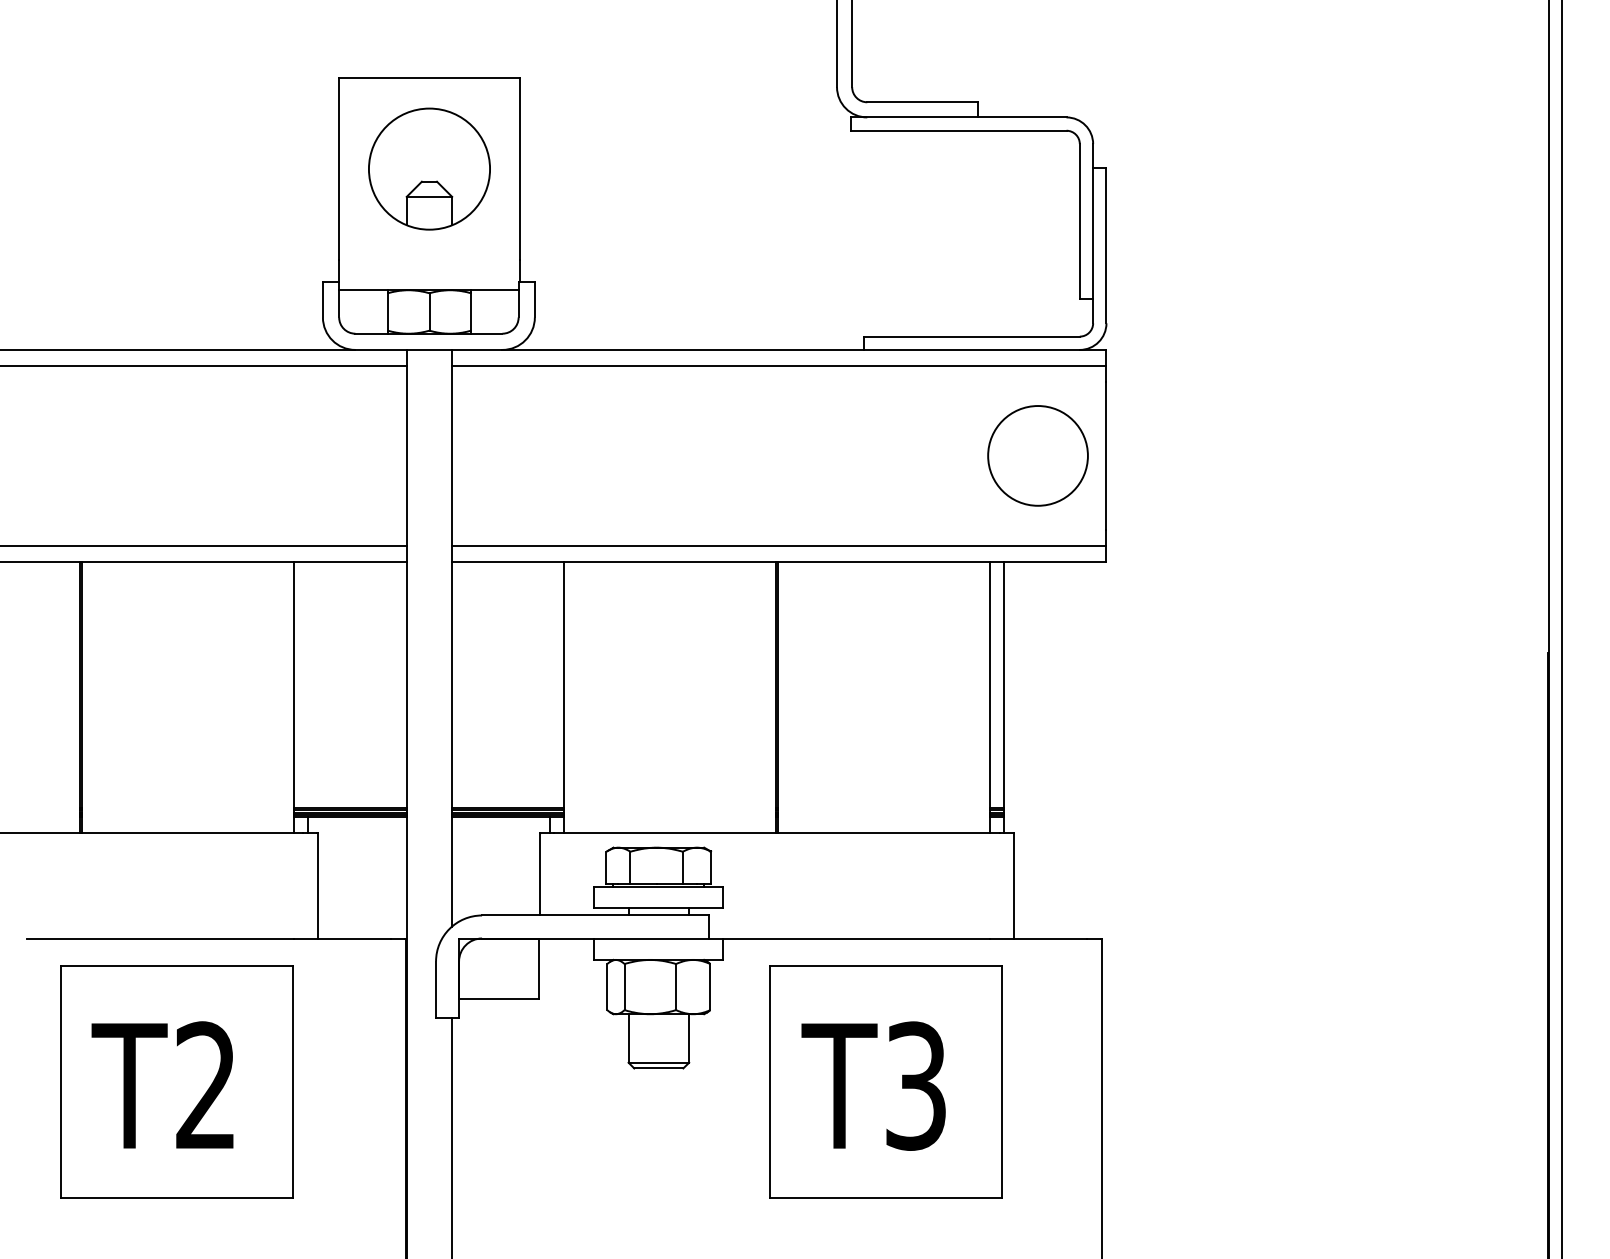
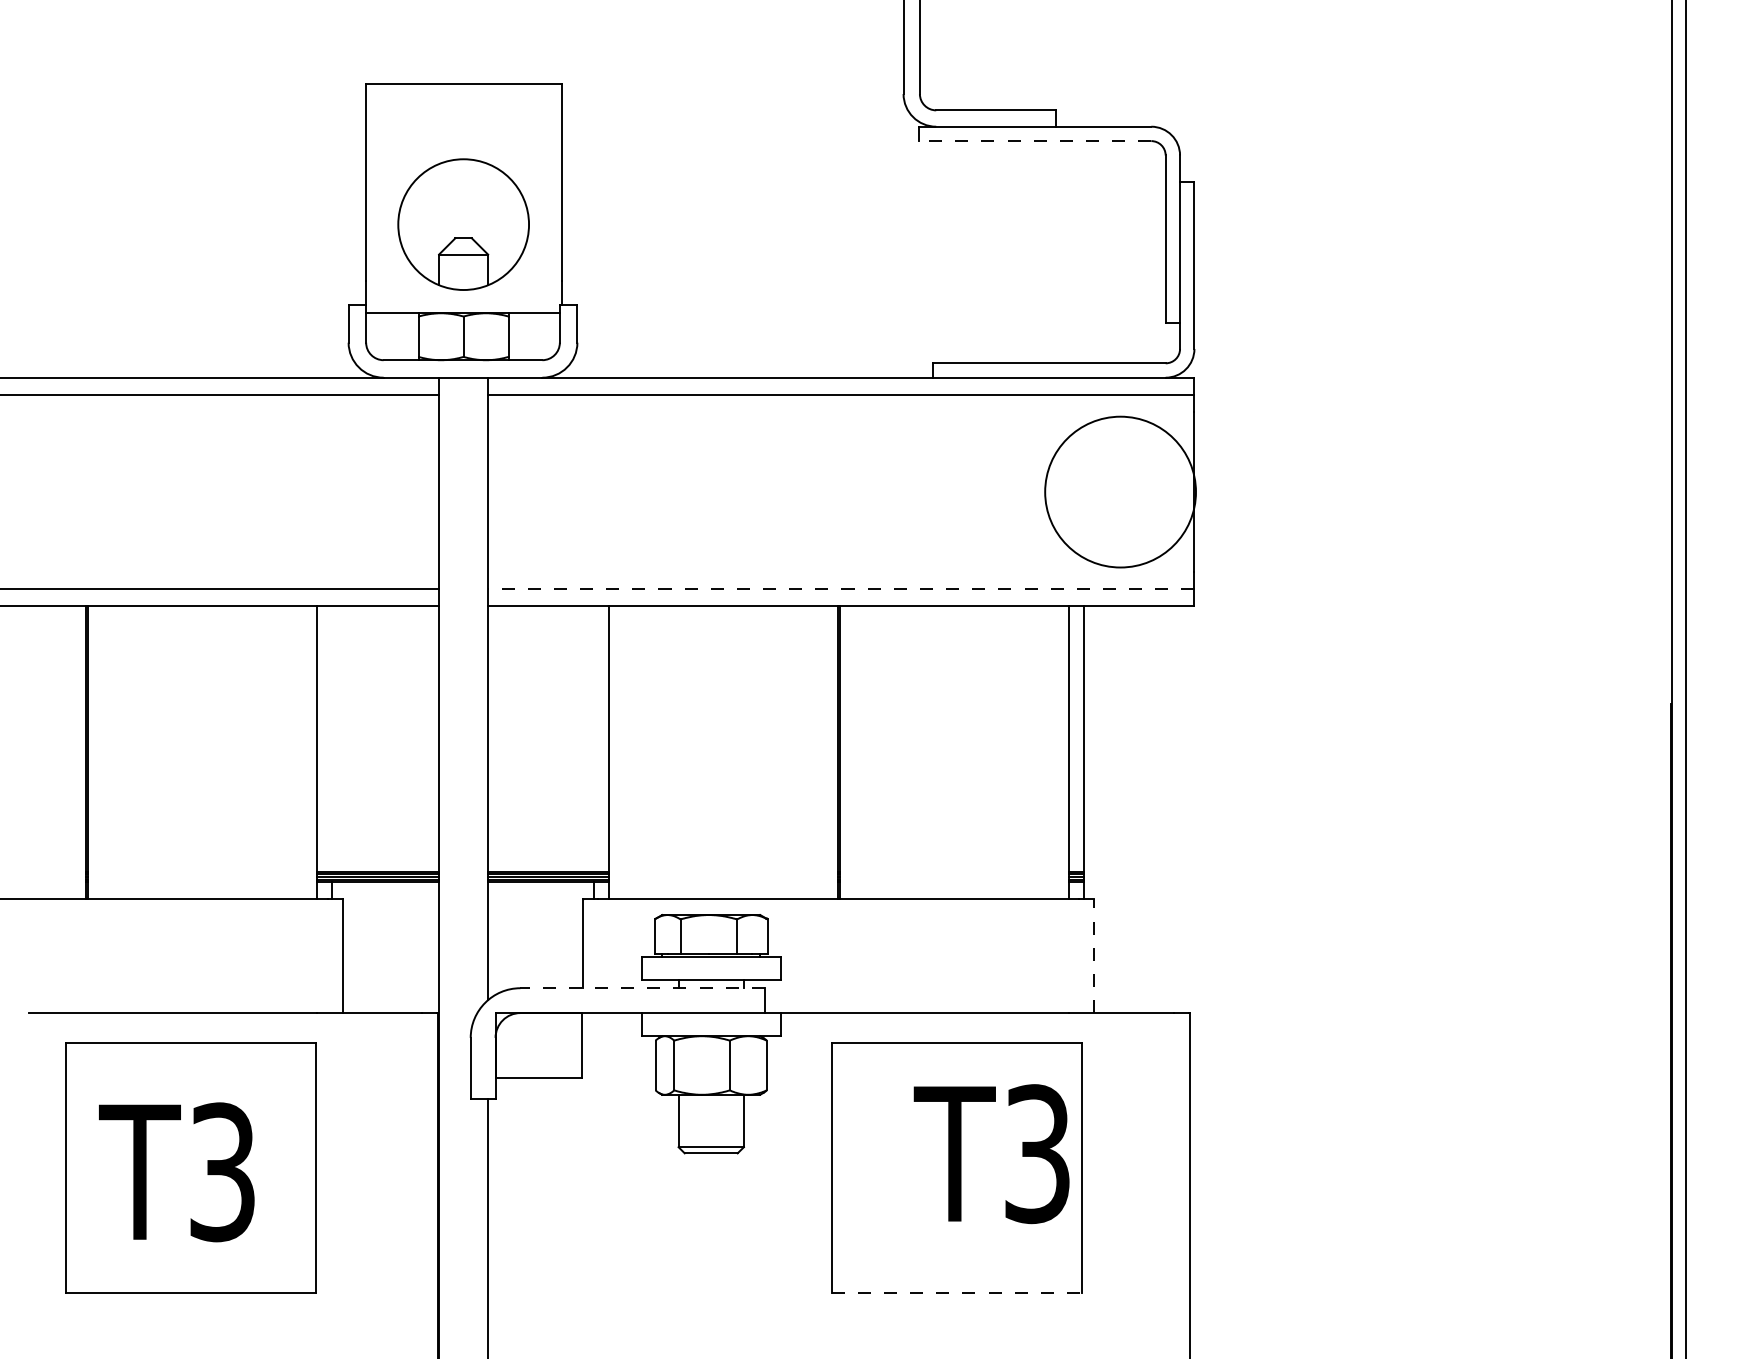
line: (958, 130) -> (1034, 140), solid -> dashed
part: (429, 168) -> (463, 223), moved
circle: (1037, 455) -> (1119, 491), size x1.4
line: (778, 545) -> (840, 588), solid -> dashed
line: (1013, 885) -> (1094, 955), solid -> dashed
line: (594, 915) -> (641, 988), solid -> dashed
text: (205, 1085) -> (221, 1171), T2 -> T3
text: (873, 1085) -> (991, 1153), moved
line: (886, 1197) -> (956, 1292), solid -> dashed

